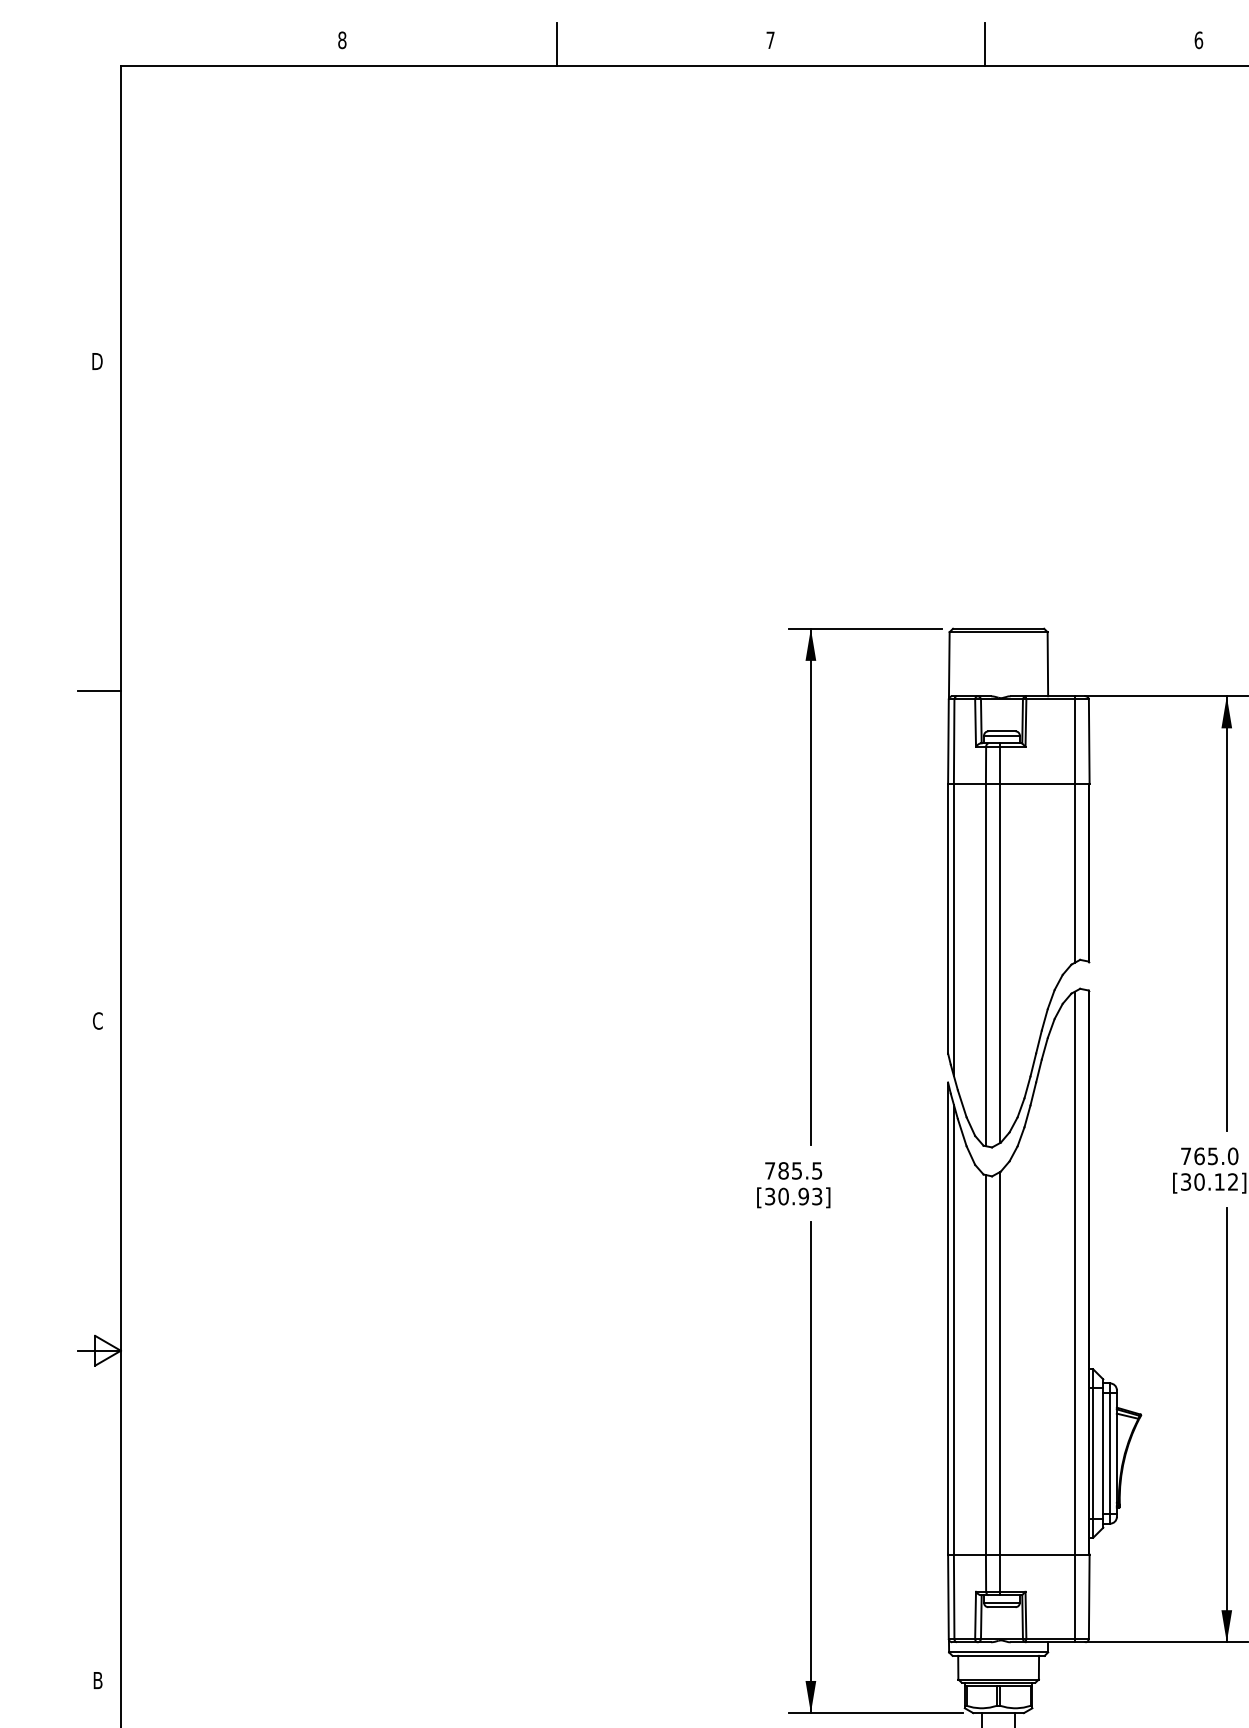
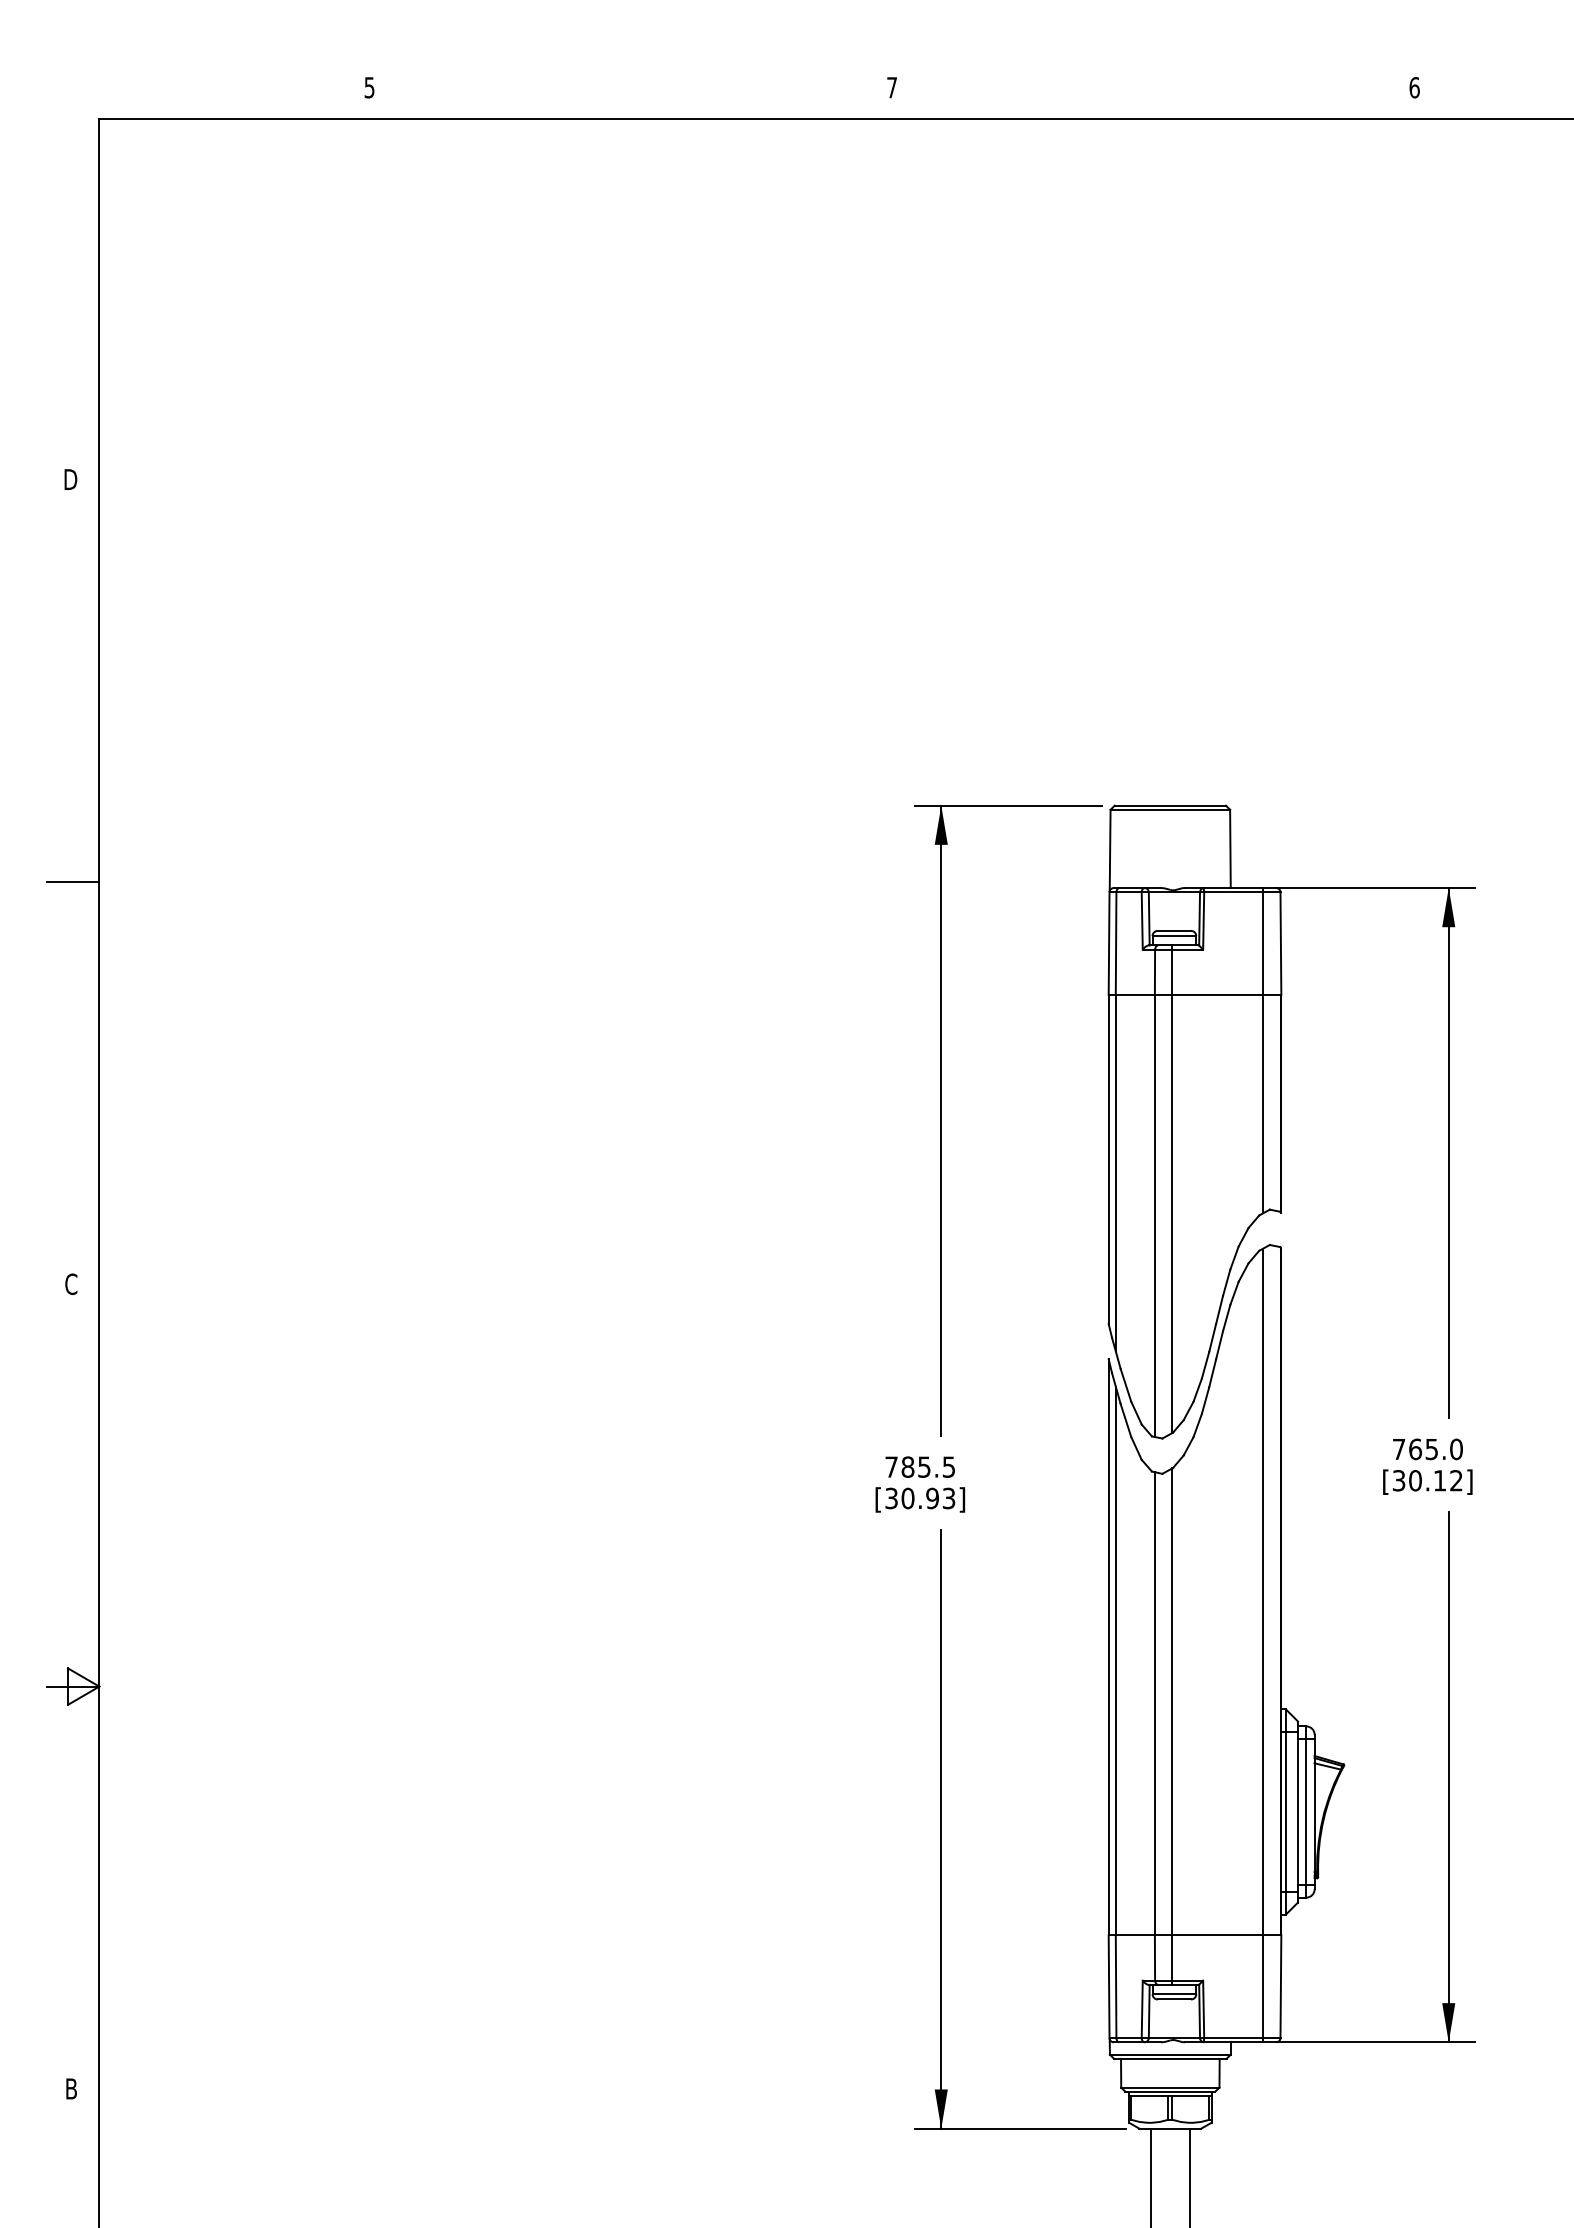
text: (342, 40) -> (369, 87), 8 -> 5
line: (556, 44) -> (630, 92), removed
line: (984, 44) -> (1153, 92), removed

